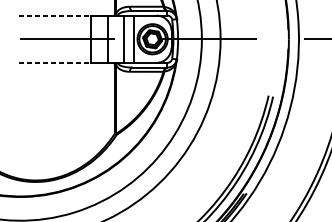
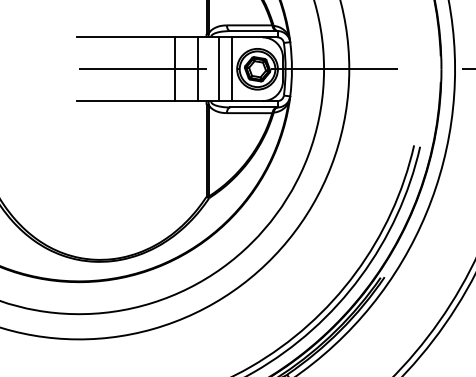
line: (55, 15) -> (126, 37), dashed -> solid
line: (55, 63) -> (126, 101), dashed -> solid

